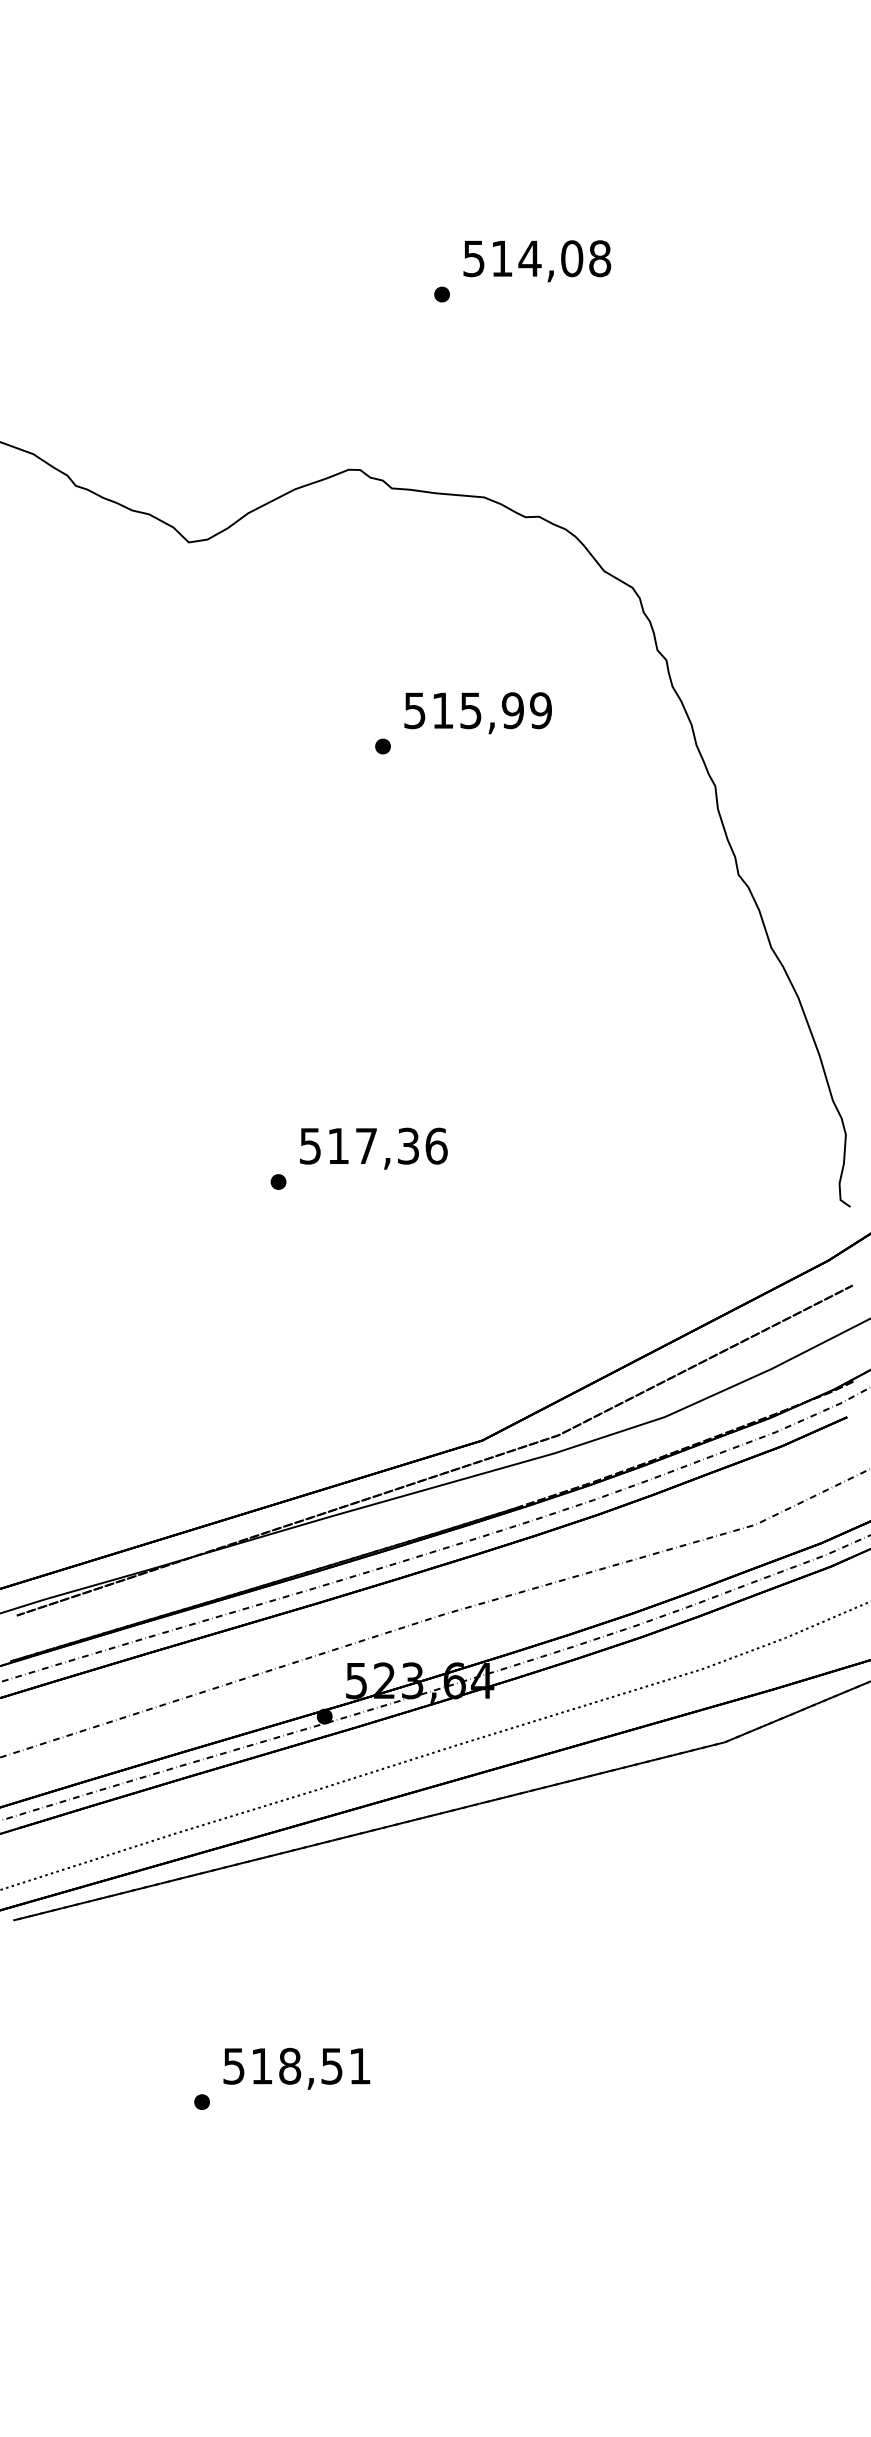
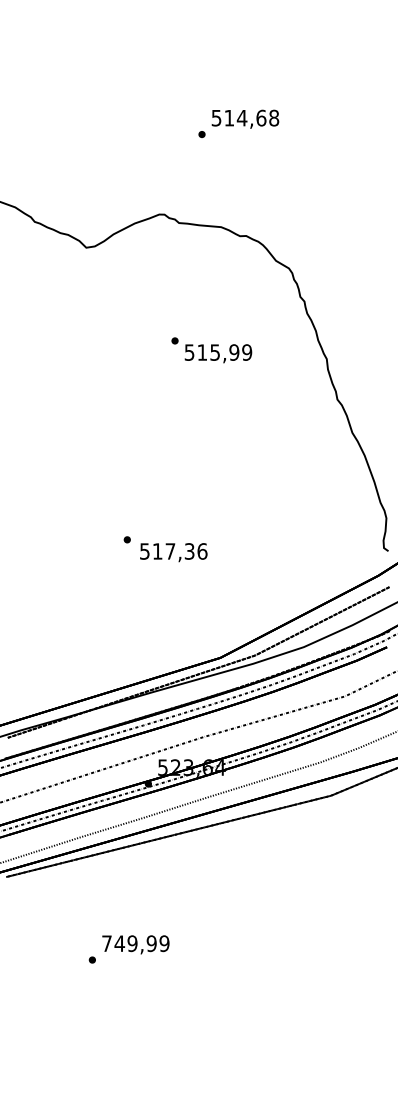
text: (572, 257) -> (261, 117), 514,08 -> 514,68
text: (478, 712) -> (218, 353), moved
text: (373, 1148) -> (173, 552), moved
text: (296, 2065) -> (135, 943), 518,51 -> 749,99

